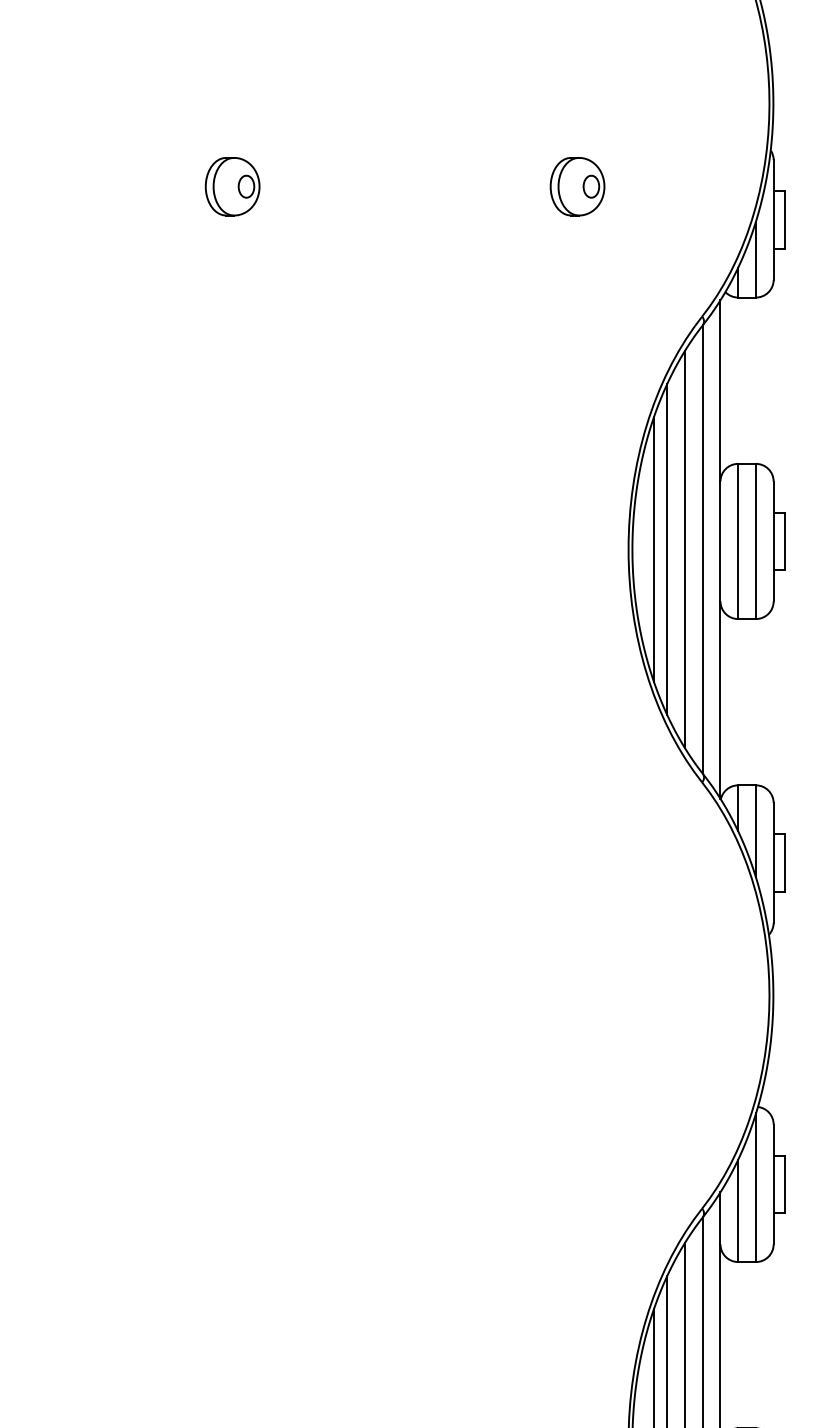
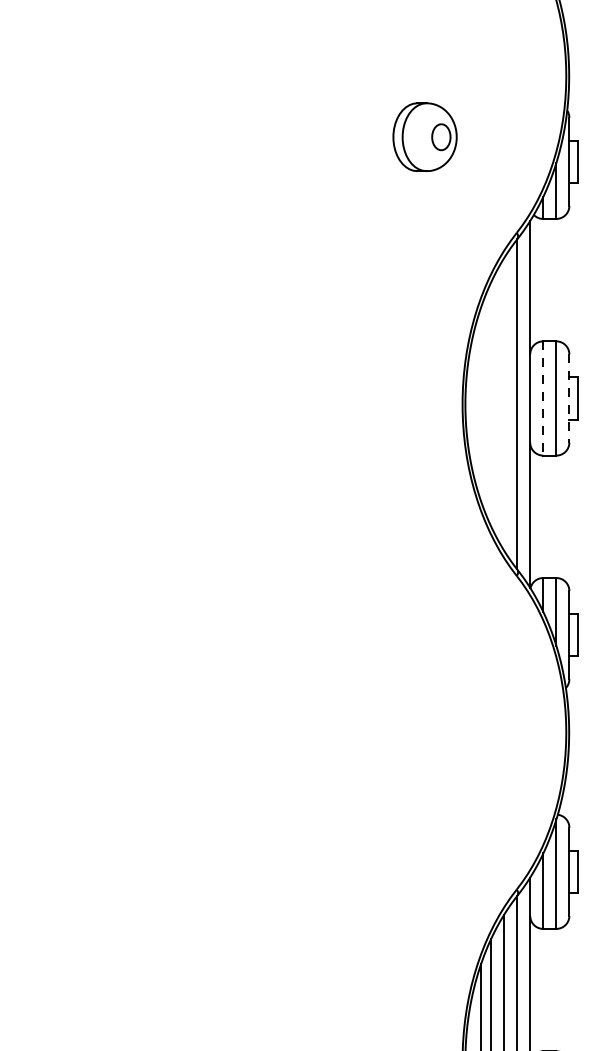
part: (232, 186) -> (171, 137), removed
part: (577, 186) -> (424, 137), size x1.6
line: (738, 541) -> (543, 398), solid -> dashed
line: (773, 541) -> (569, 398), solid -> dashed
line: (653, 549) -> (480, 404), removed
line: (667, 549) -> (491, 404), removed
line: (684, 549) -> (503, 404), removed

